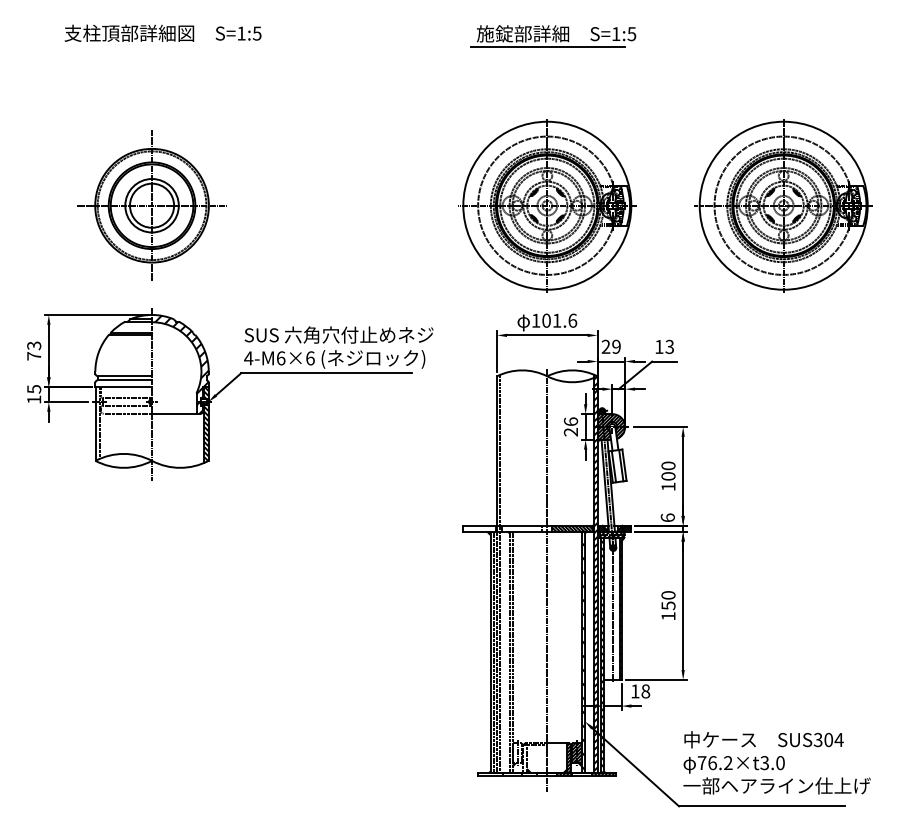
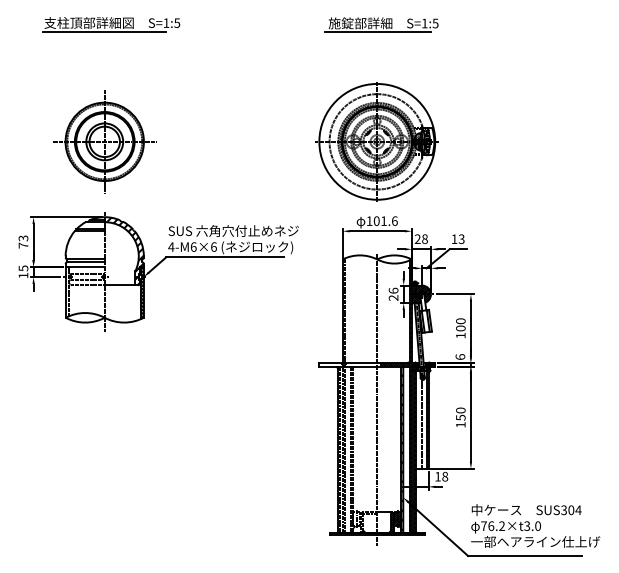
line: (151, 47) -> (104, 32), added
part: (782, 205) -> (539, 141), removed
text: (615, 345) -> (424, 238), 29 -> 28

